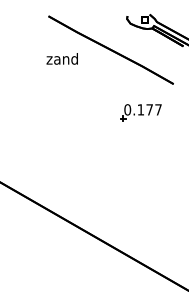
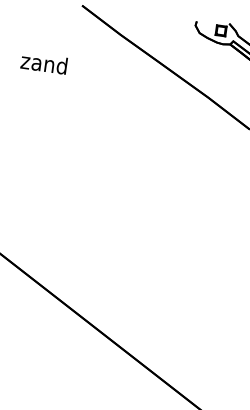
text: (61, 58) -> (43, 62), moved
part: (140, 112) -> (195, 163), removed

